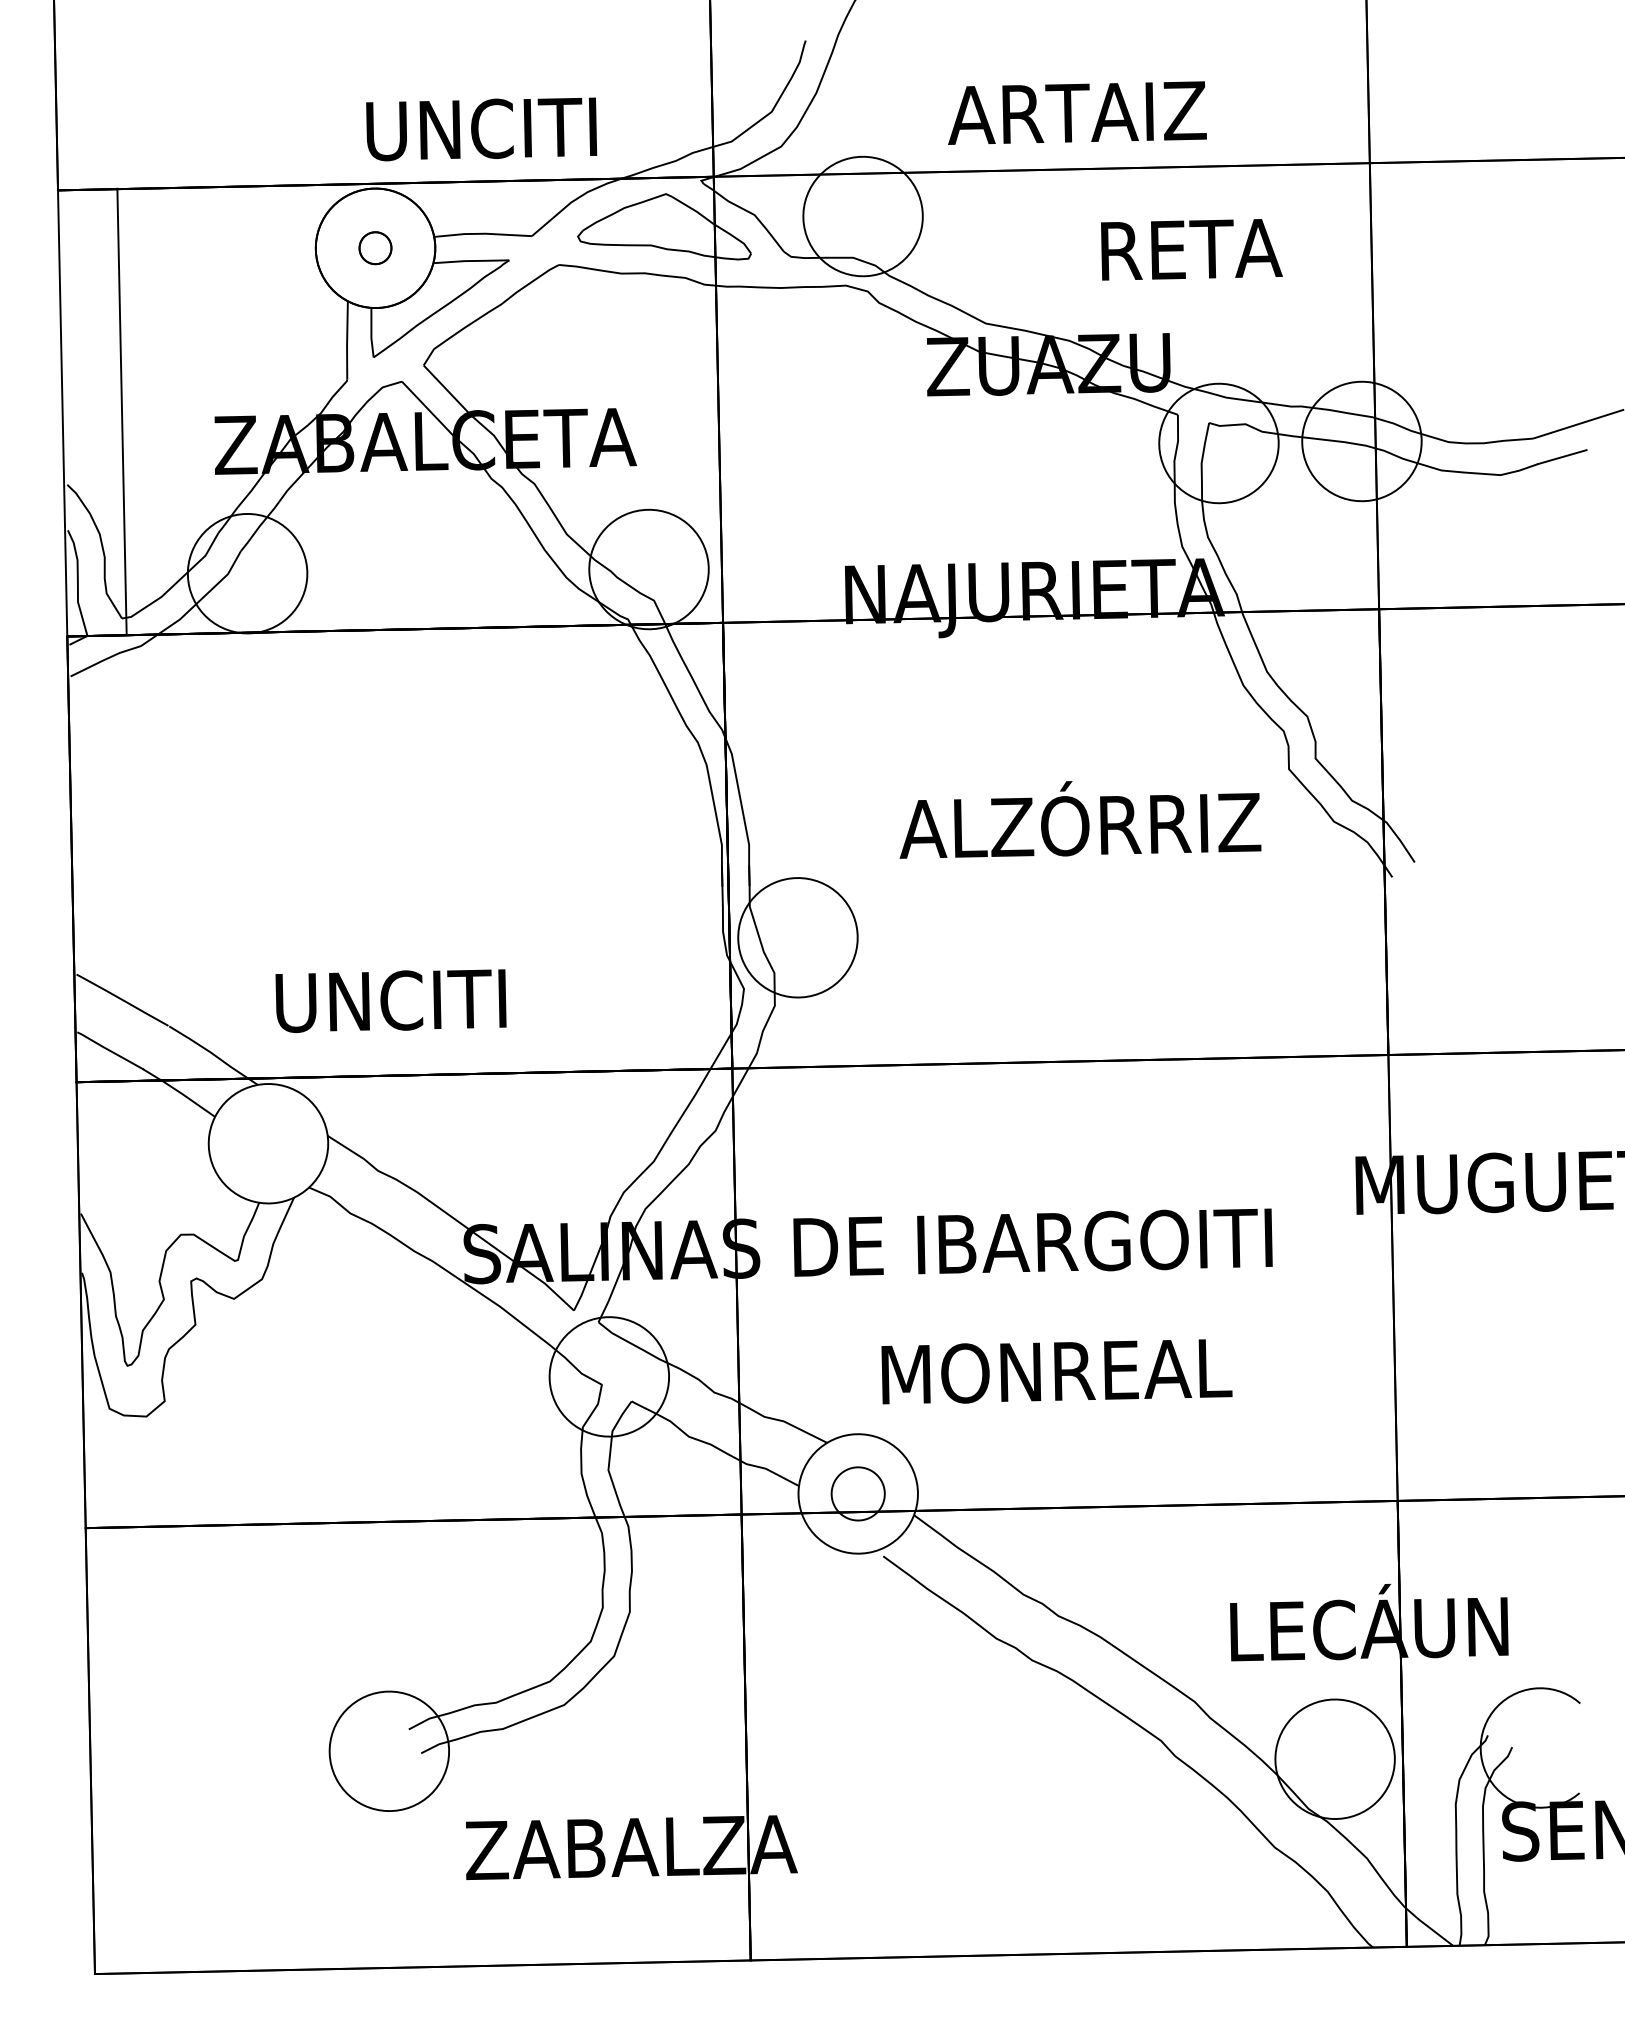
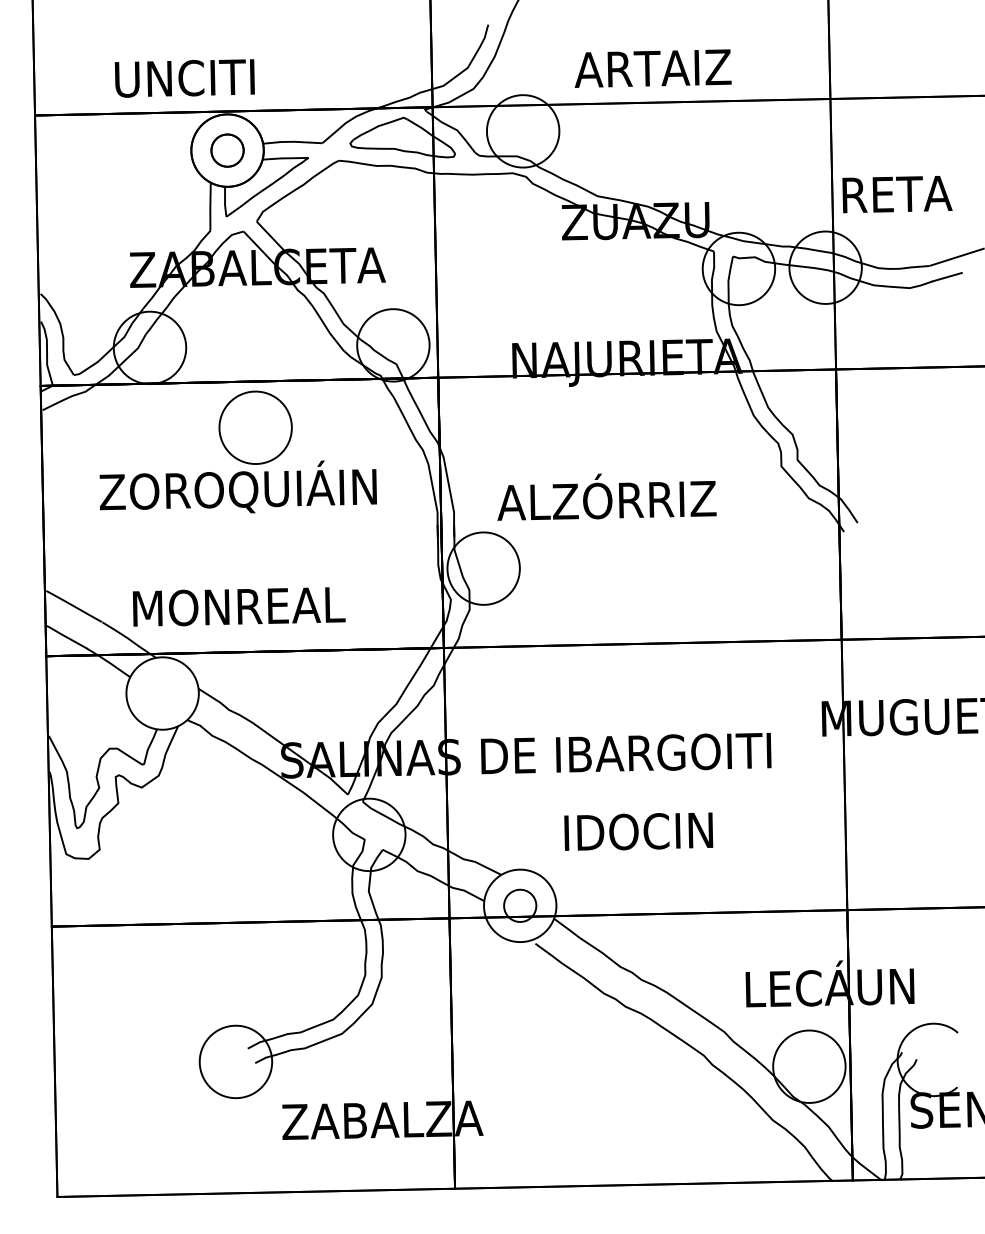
text: (480, 129) -> (184, 78), moved
part: (375, 248) -> (227, 150), size x1.67
text: (1191, 249) -> (897, 194), moved
line: (121, 411) -> (37, 250), moved
part: (391, 744) -> (237, 451), added
text: (1079, 818) -> (606, 496), moved
text: (393, 1000) -> (238, 606), UNCITI -> MONREAL
text: (1056, 1371) -> (640, 831), MONREAL -> IDOCIN

